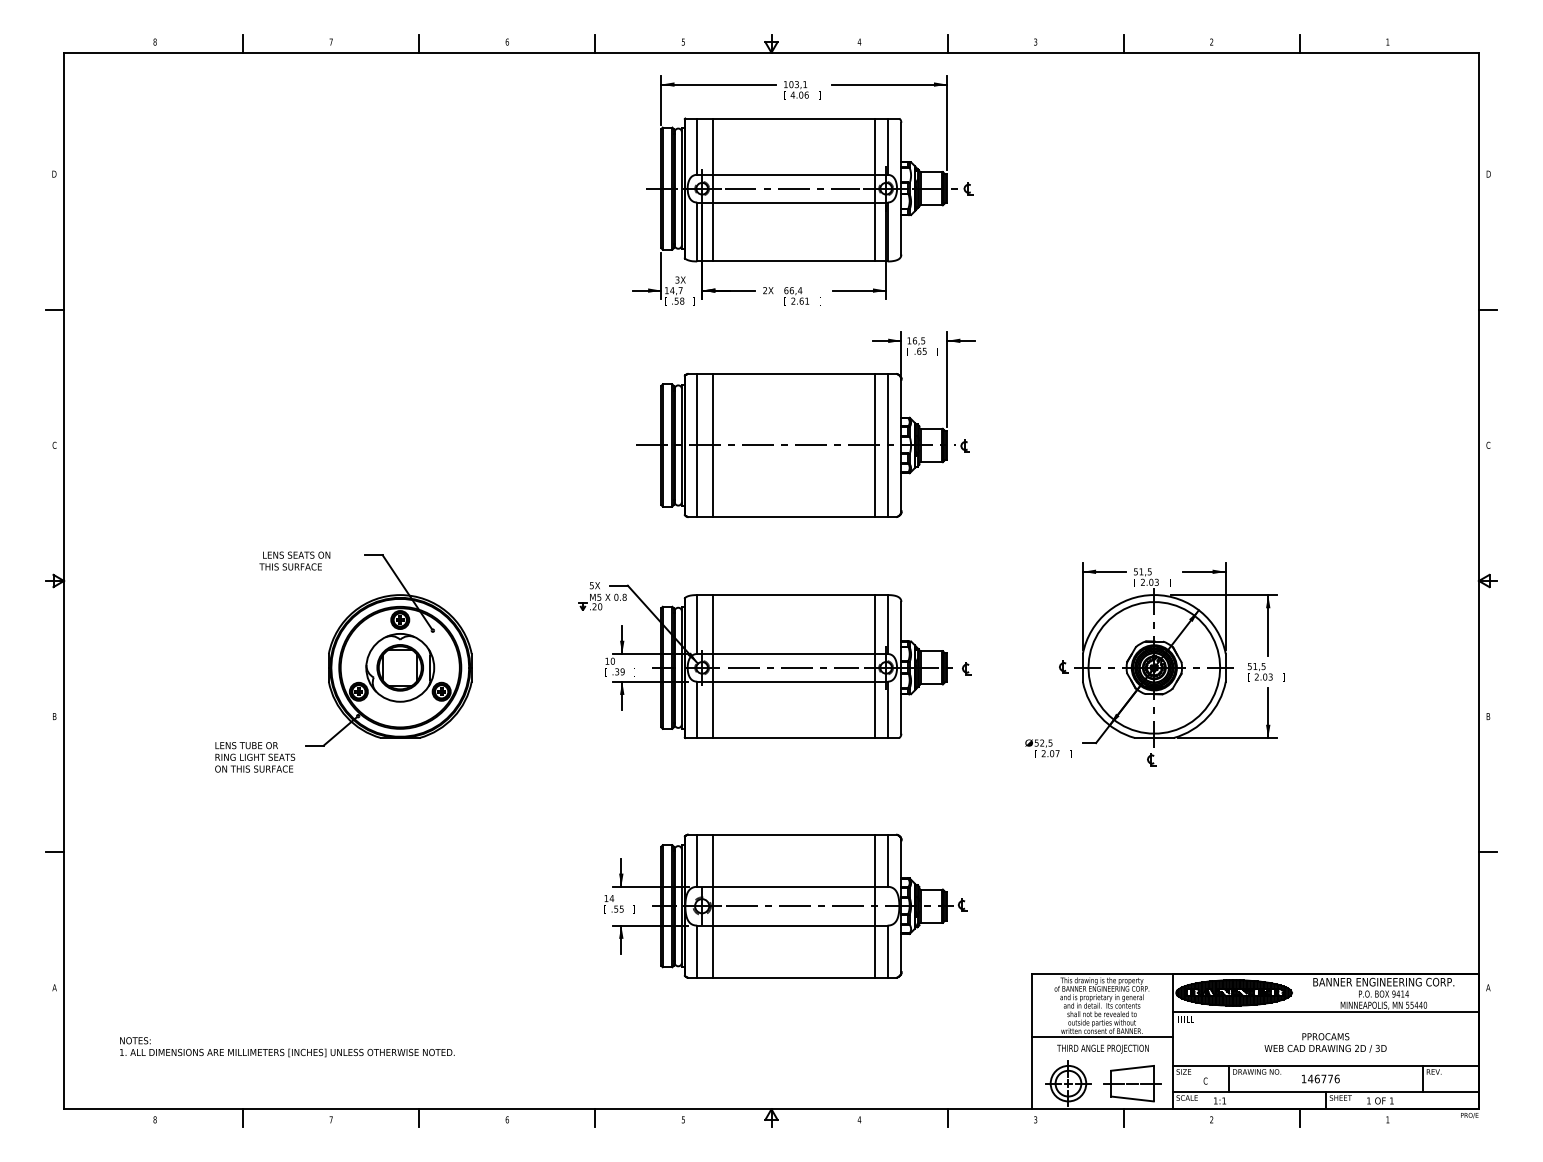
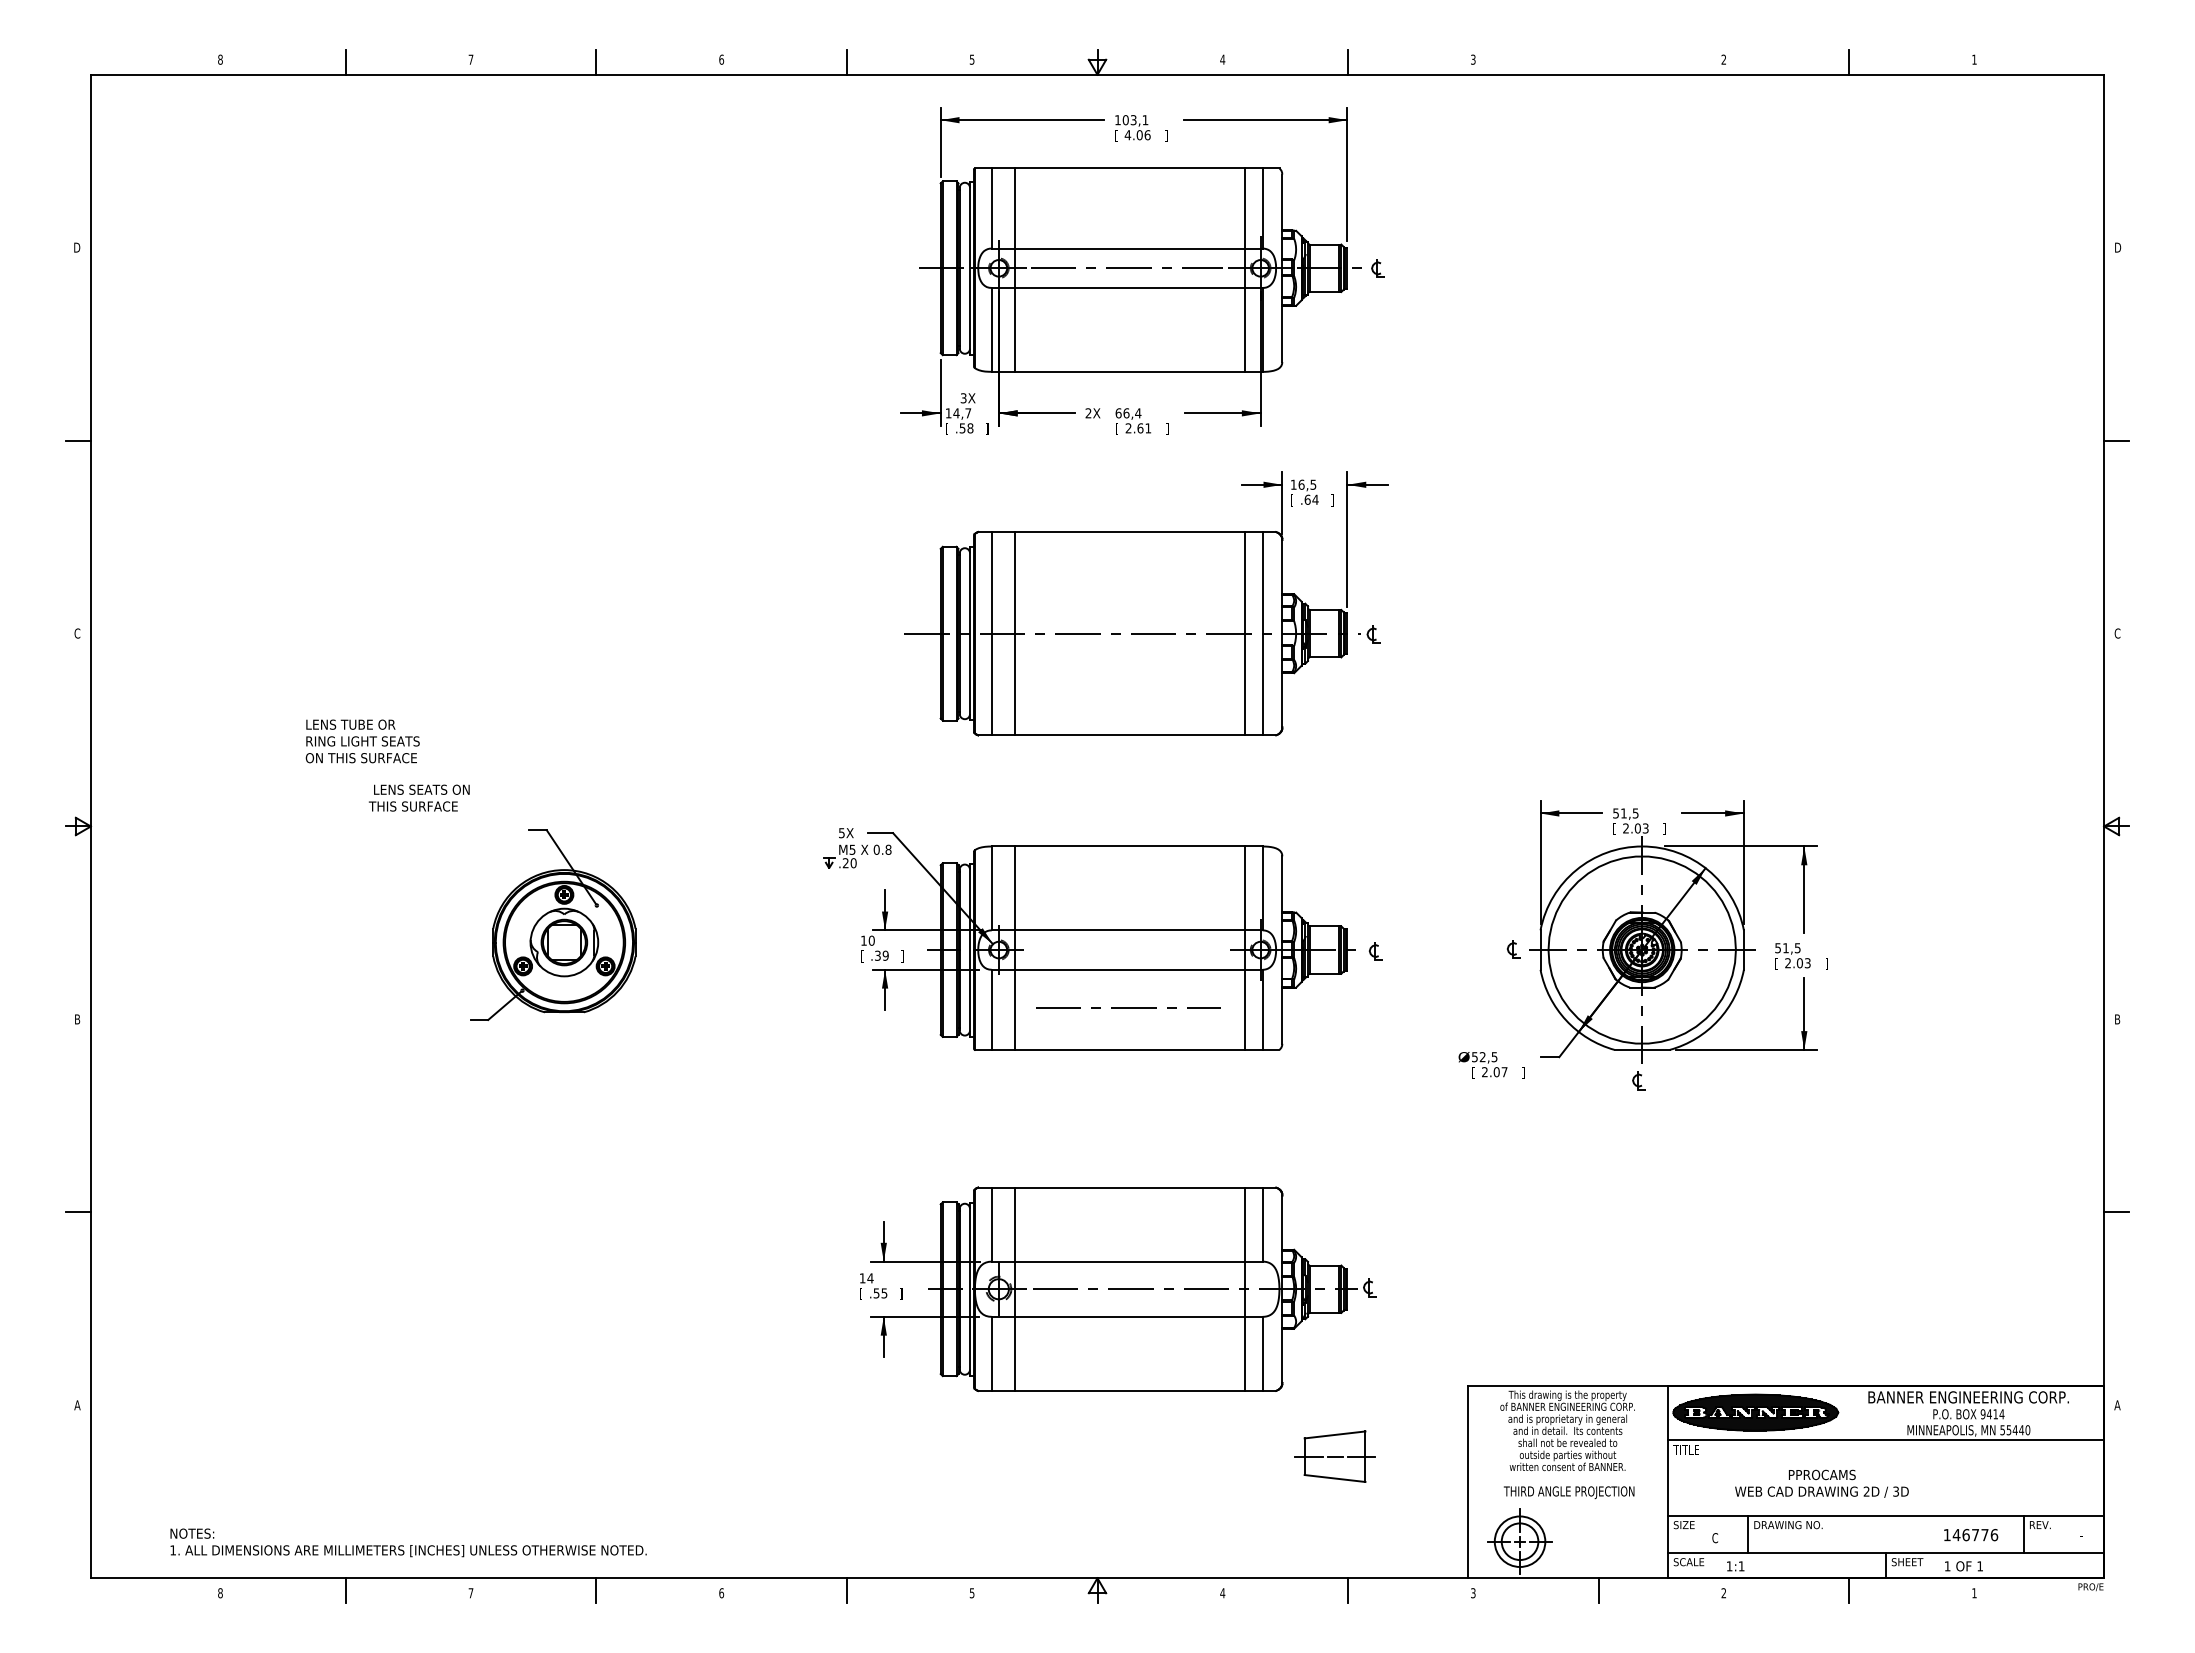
line: (1123, 43) -> (1598, 61), removed
text: (924, 351) -> (1315, 499), .65 -> .64
part: (388, 649) -> (552, 924), size x0.7
line: (793, 667) -> (1128, 1007), moved
text: (254, 757) -> (362, 741), moved
line: (1101, 1037) -> (1567, 1475), removed
text: (1325, 1042) -> (1821, 1483), moved
text: (287, 1046) -> (408, 1542), moved
text: (1321, 1079) -> (1971, 1535), moved
part: (1132, 1083) -> (1334, 1456), moved

